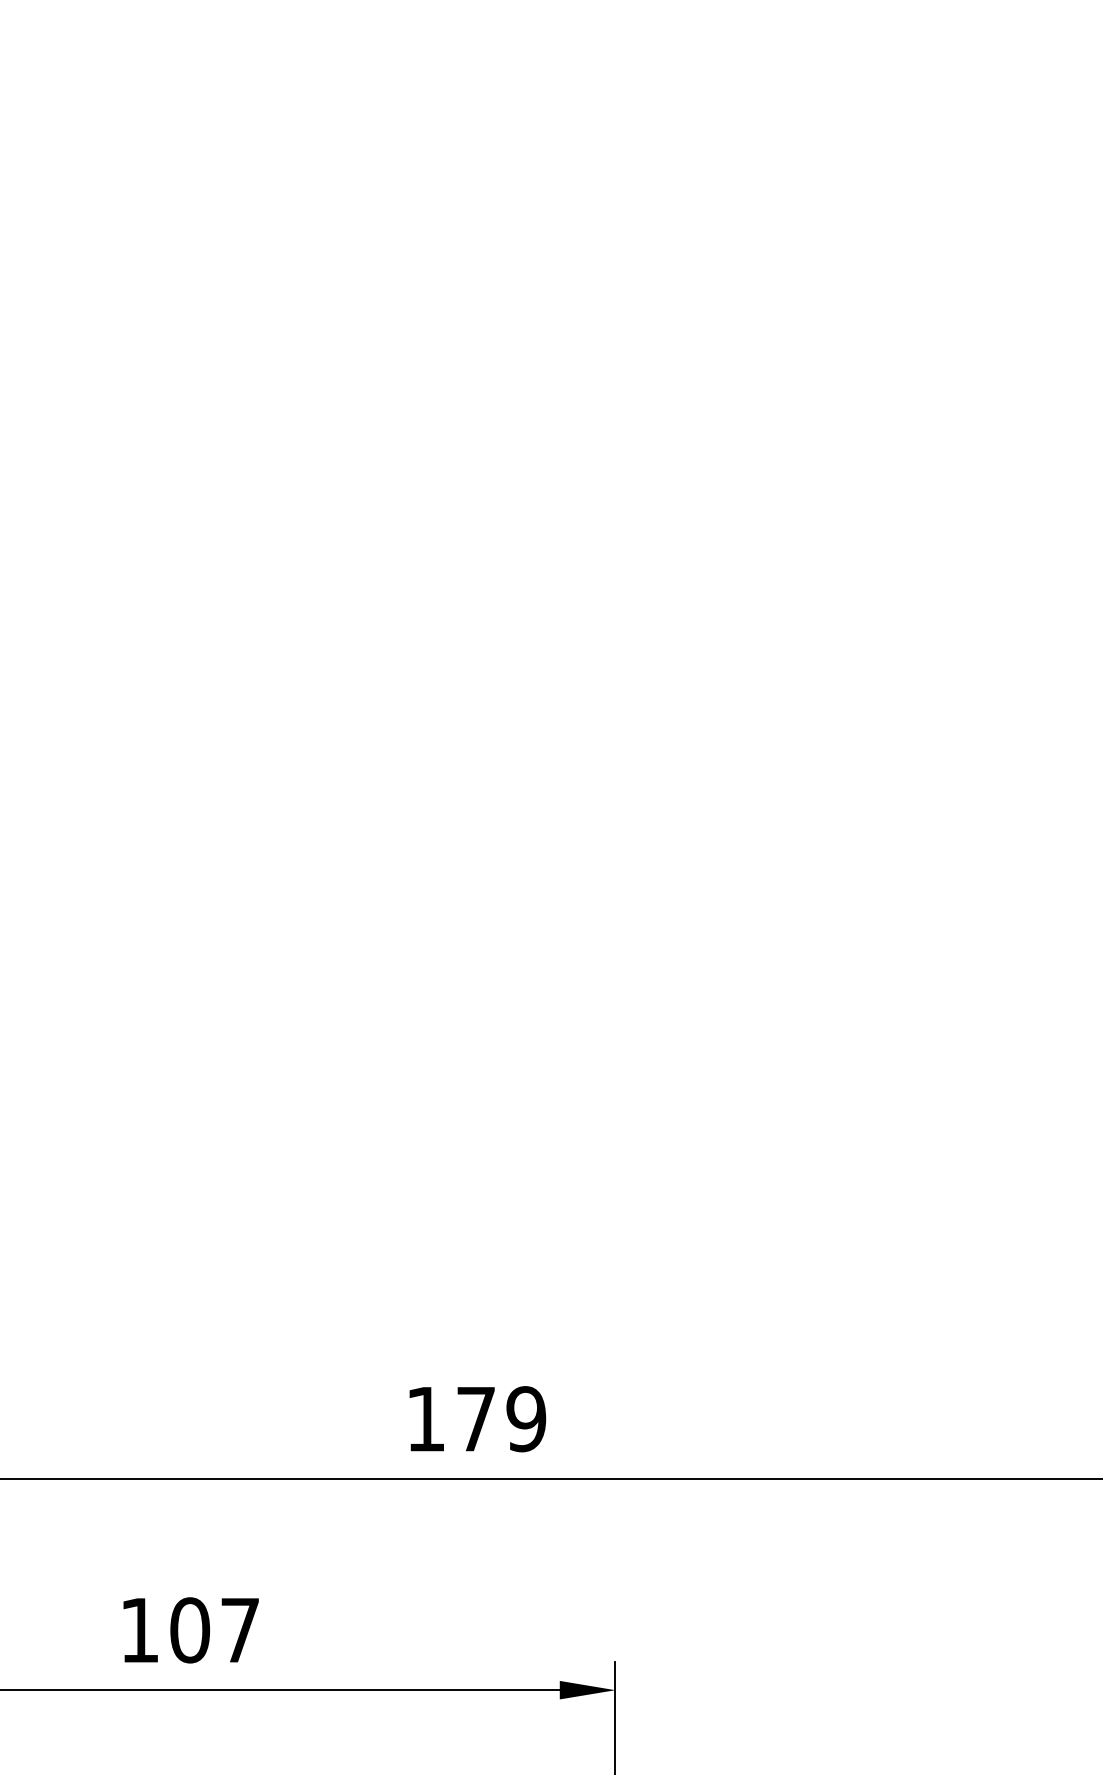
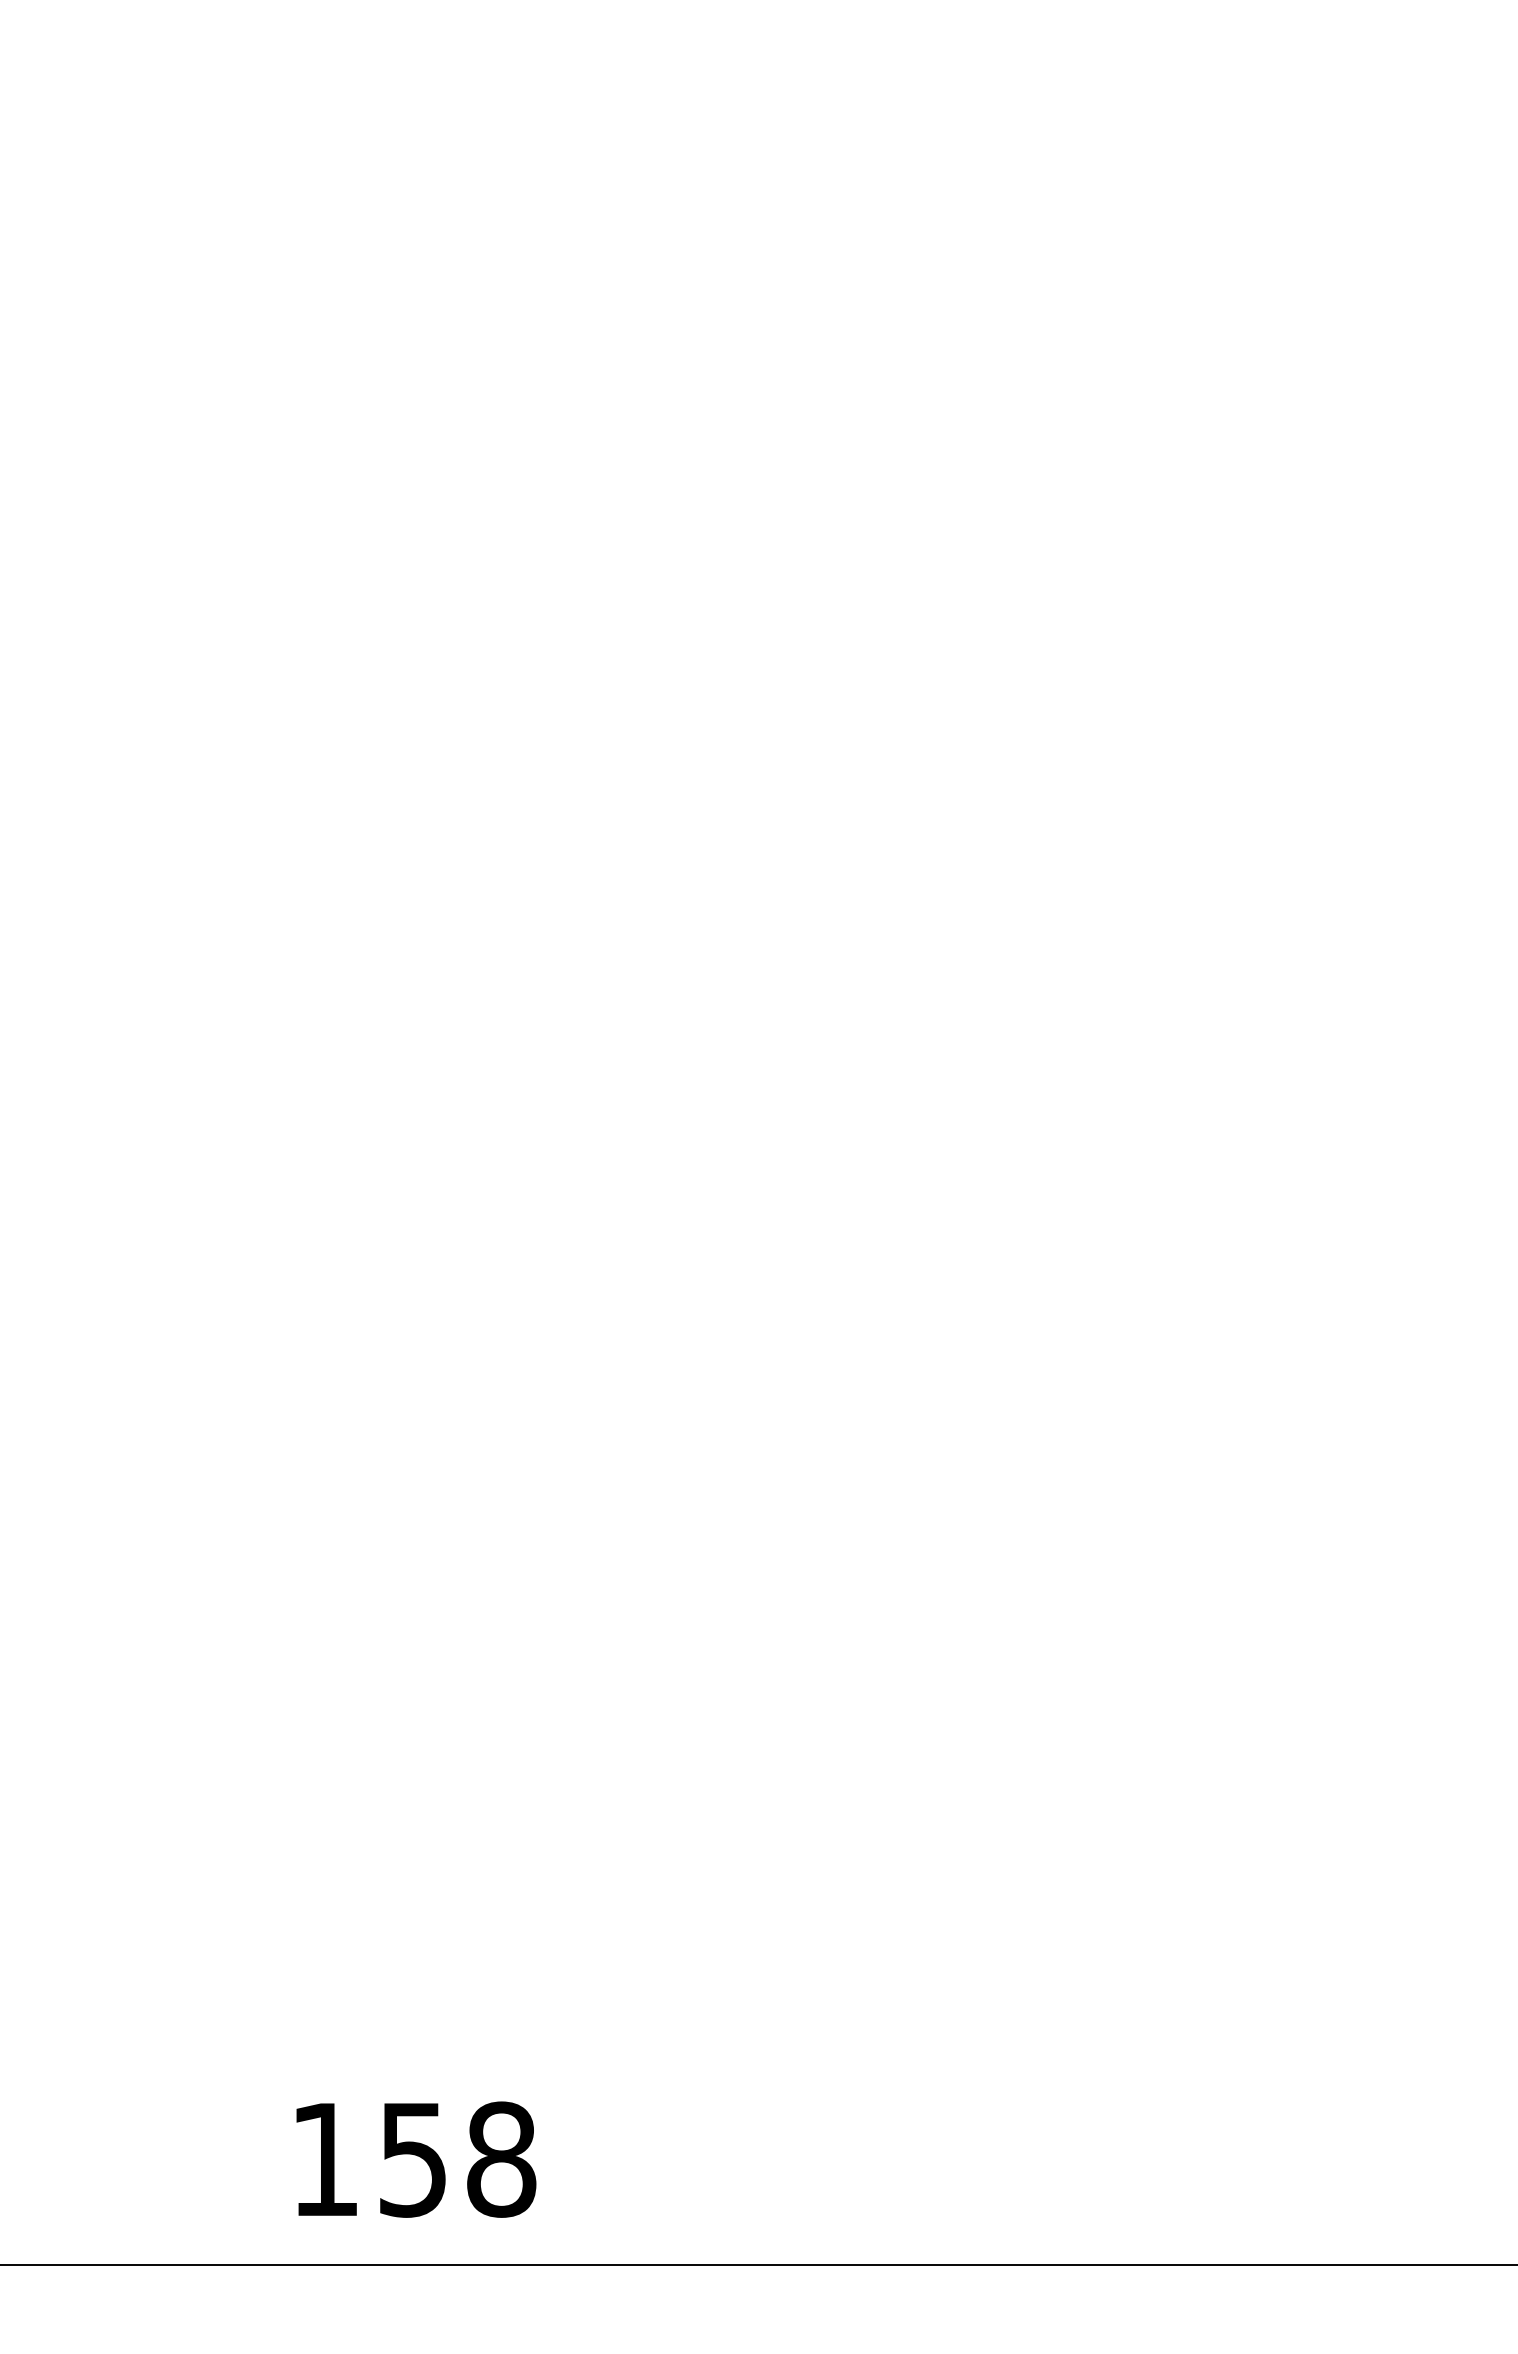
text: (501, 1419) -> (457, 2160), 179 -> 158

